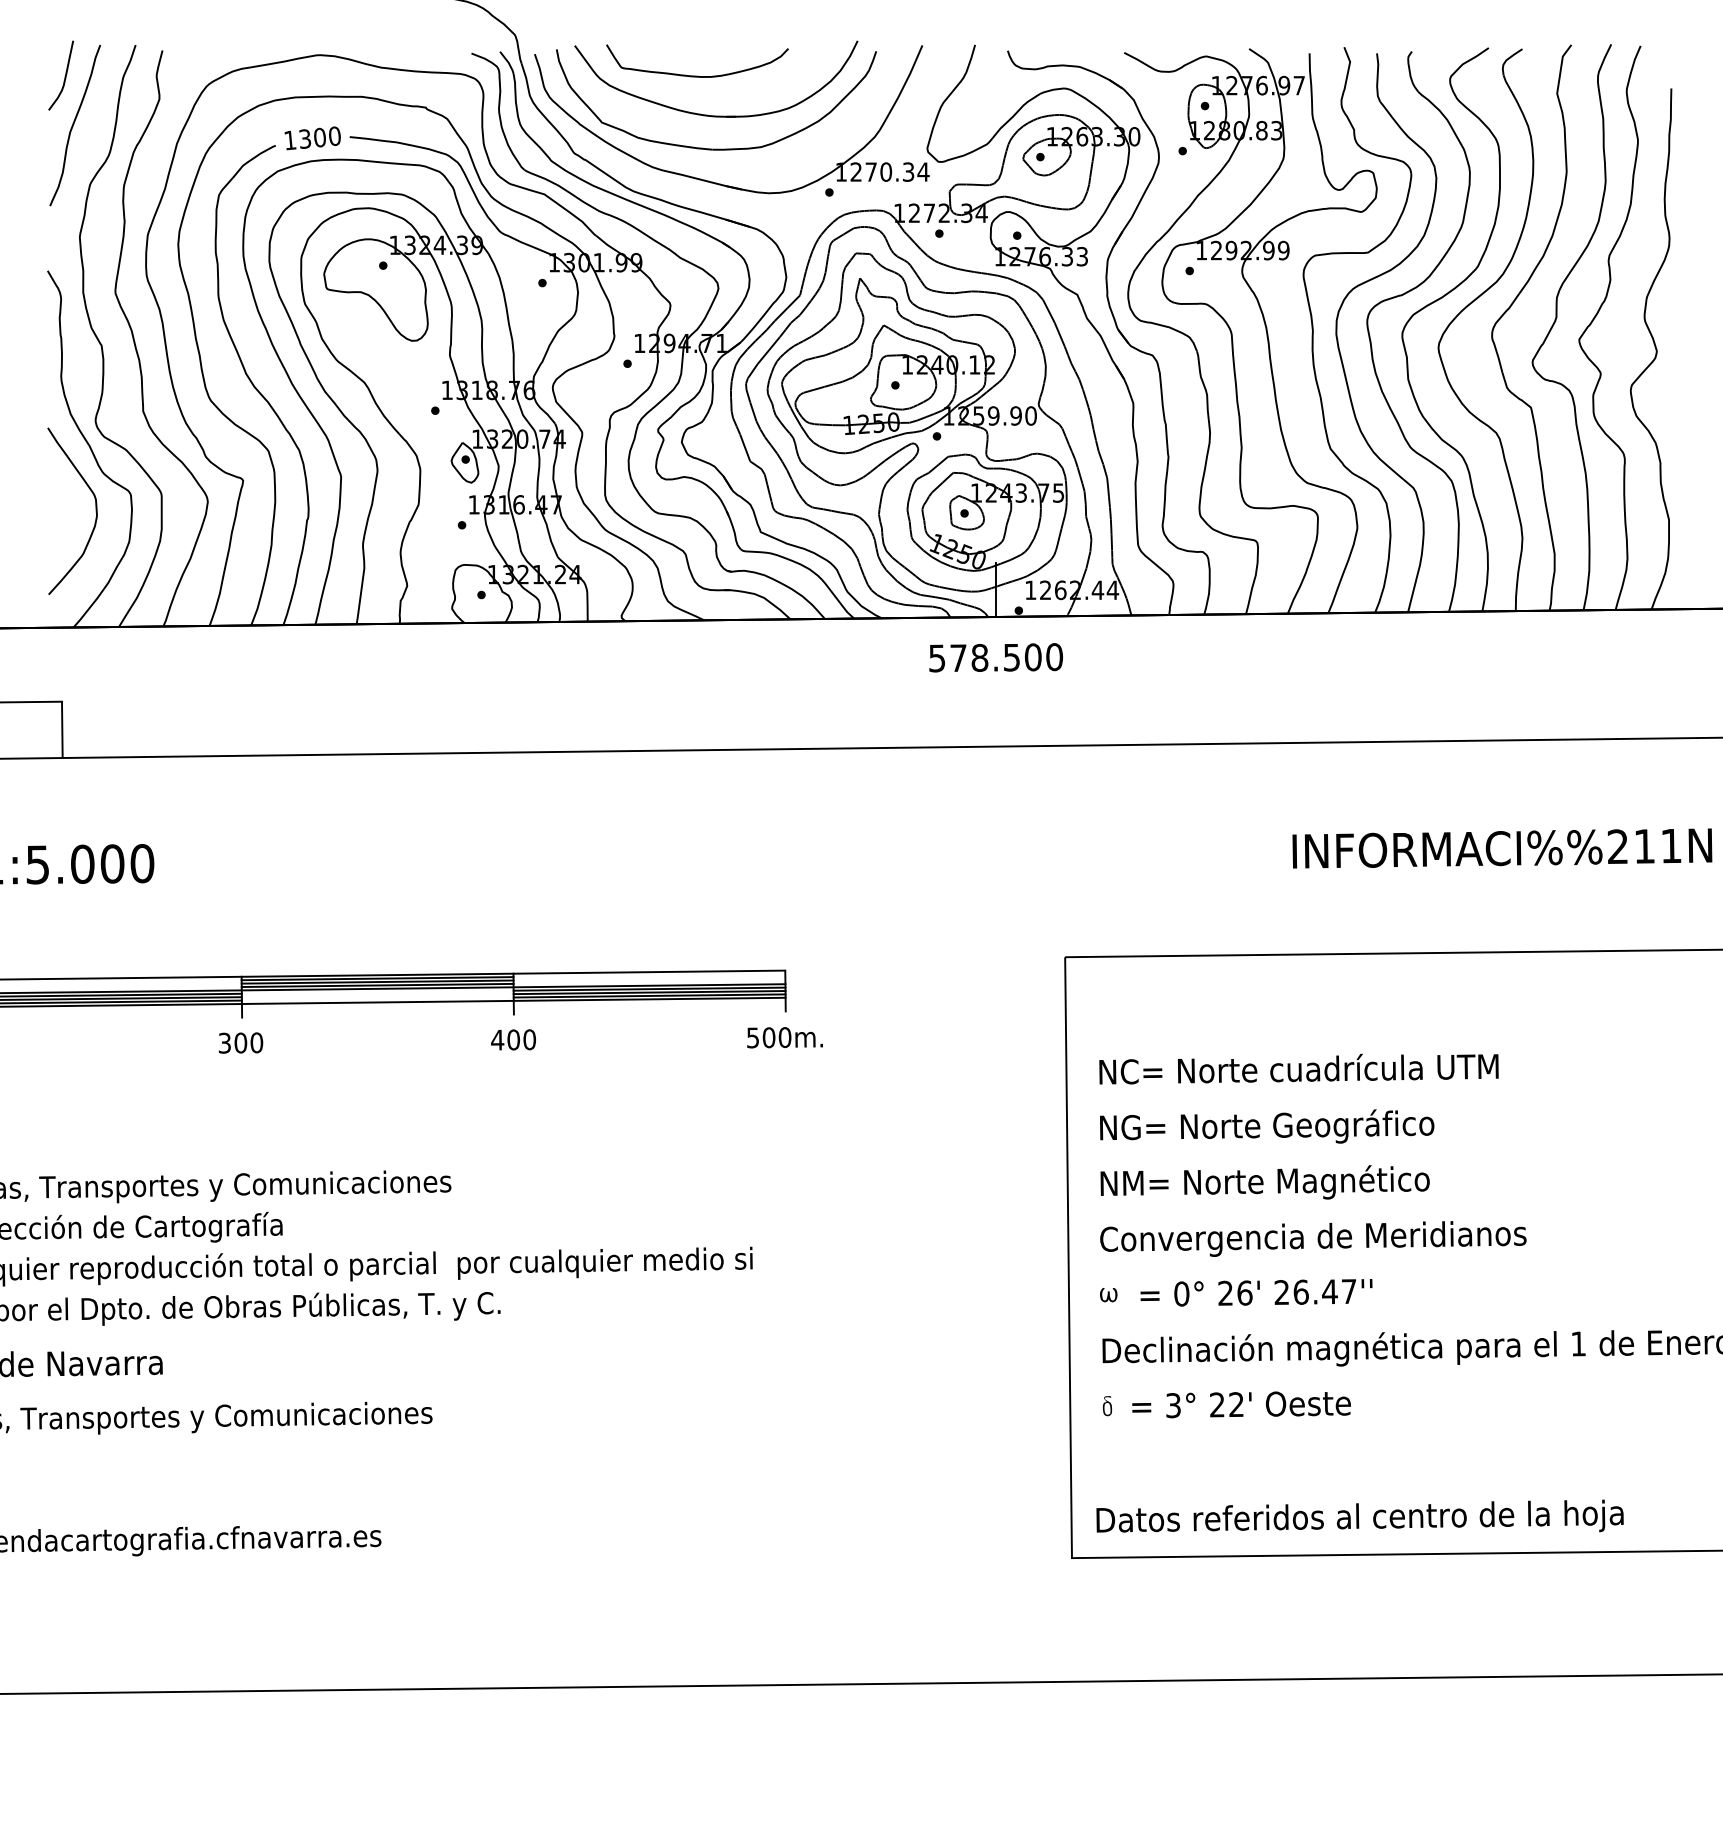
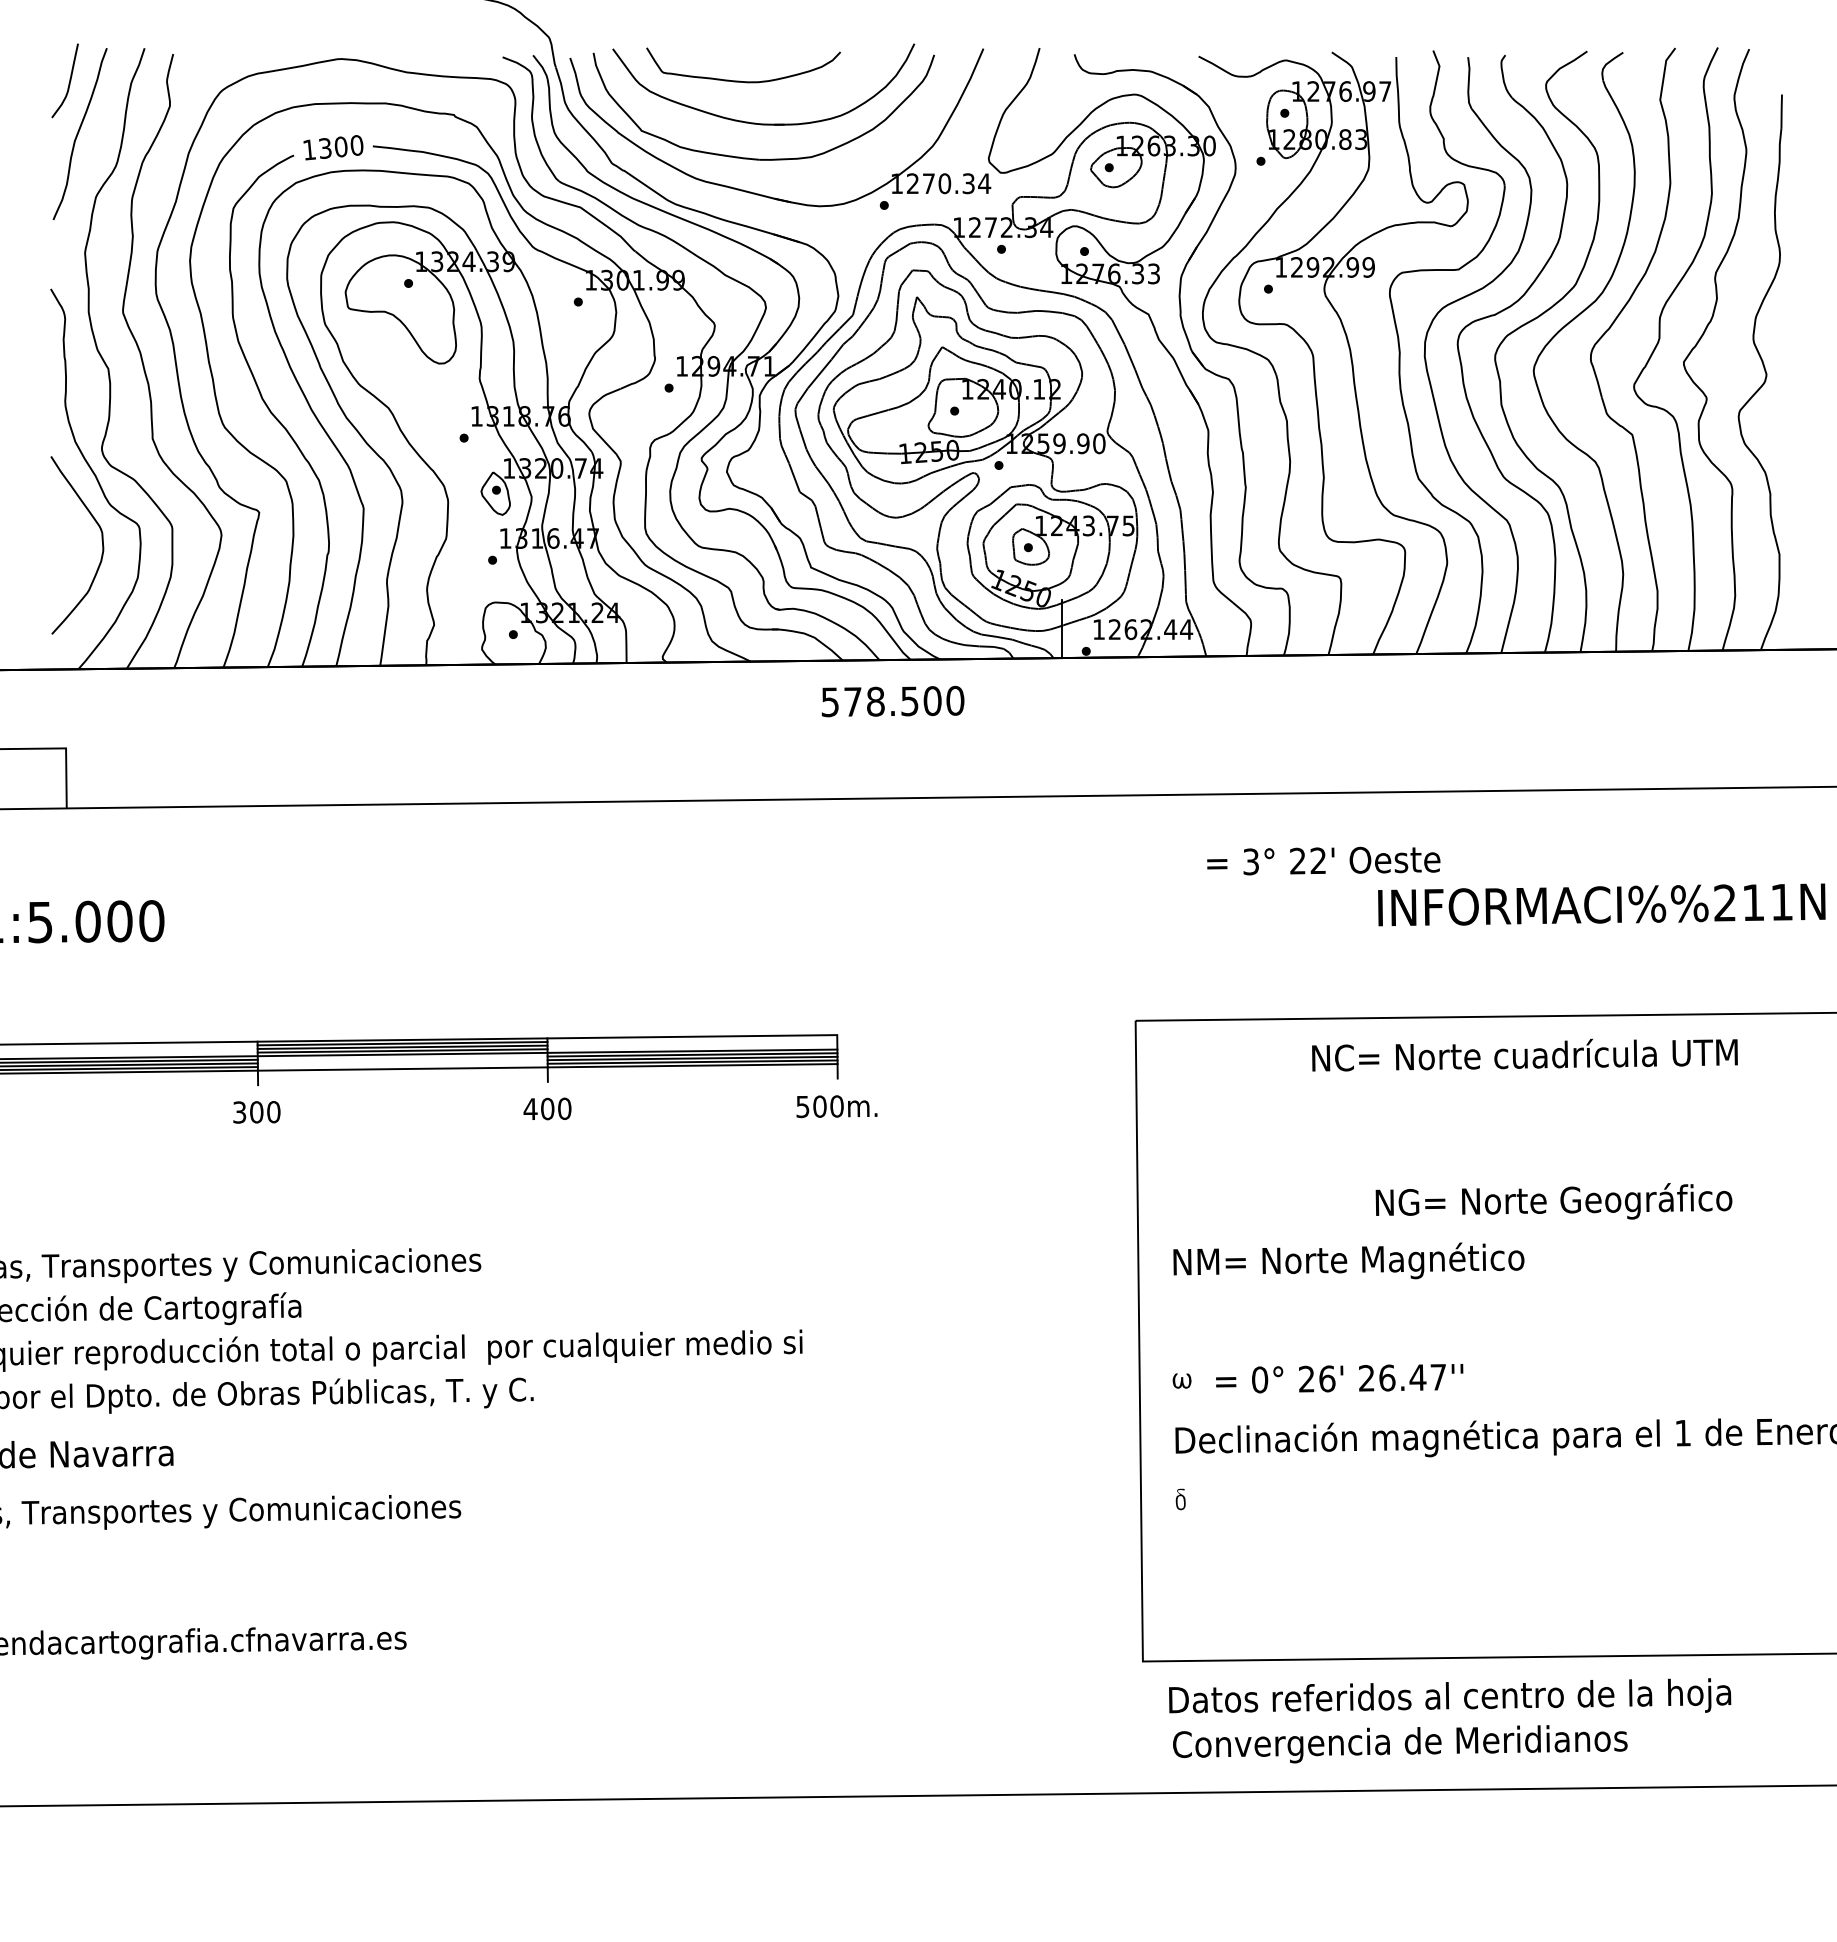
text: (995, 657) -> (892, 701), moved
text: (1298, 1068) -> (1524, 1054), moved
text: (1266, 1126) -> (1553, 1201), moved
text: (1313, 1239) -> (1400, 1744), moved
text: (1241, 1404) -> (1323, 860), moved
text: (1360, 1515) -> (1450, 1695), moved

